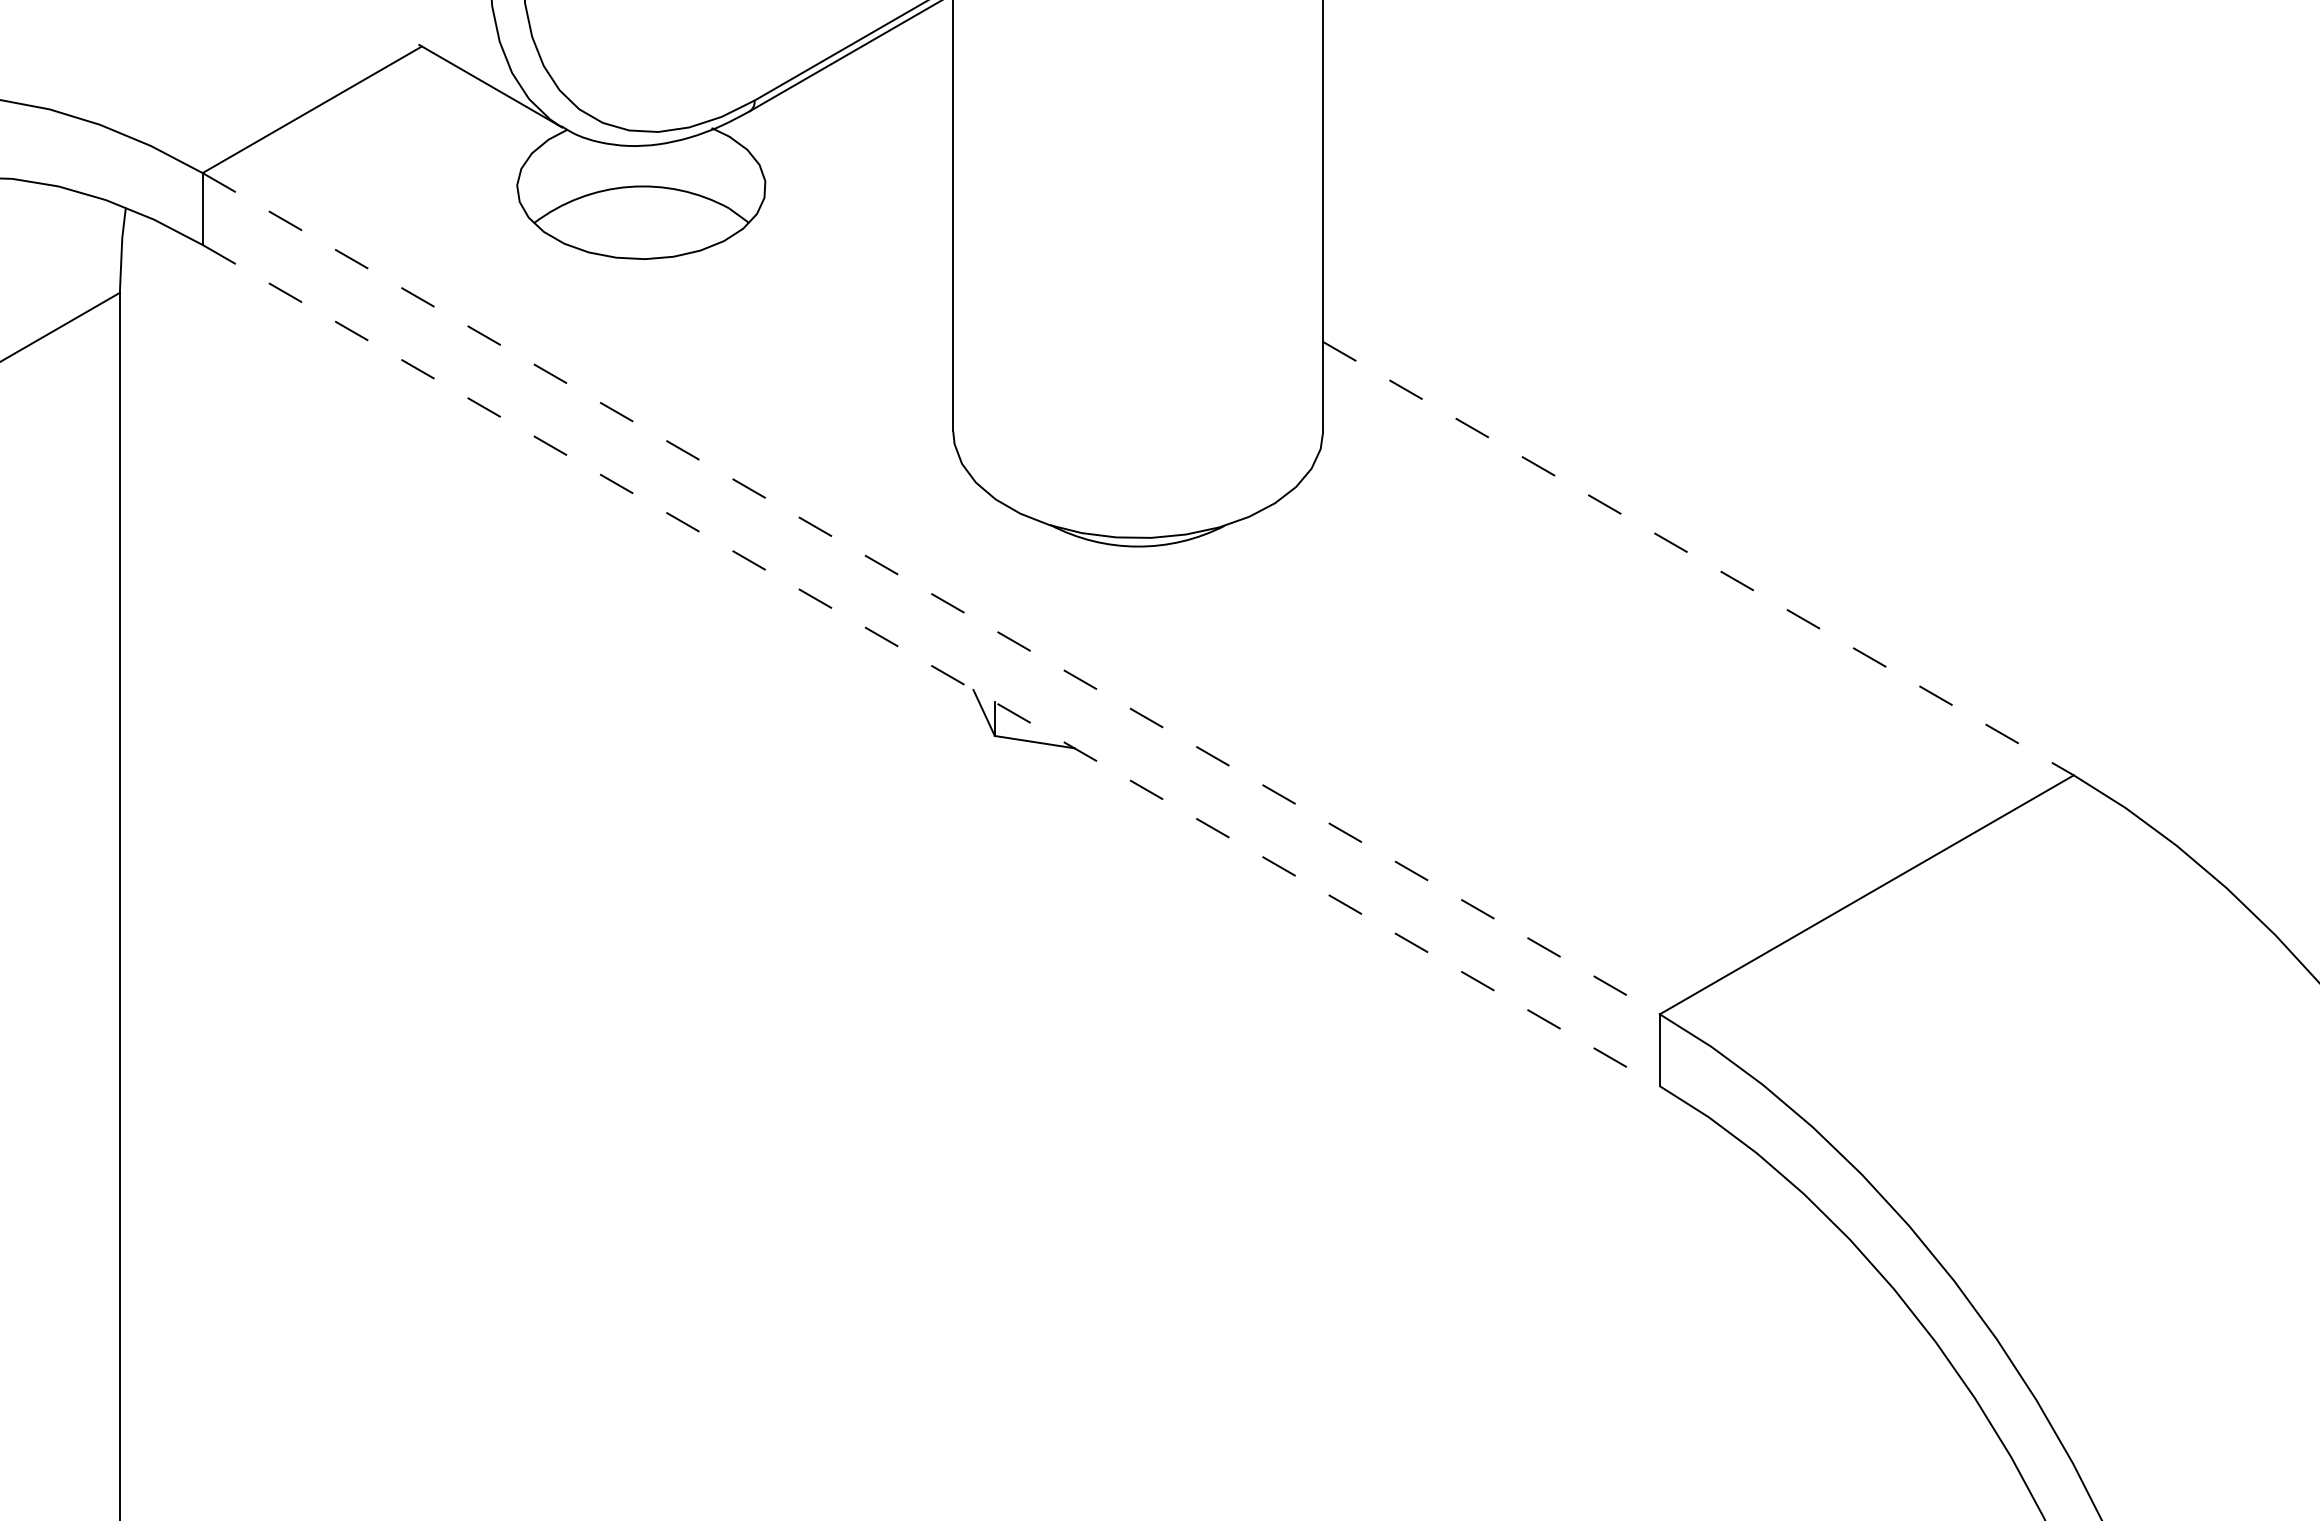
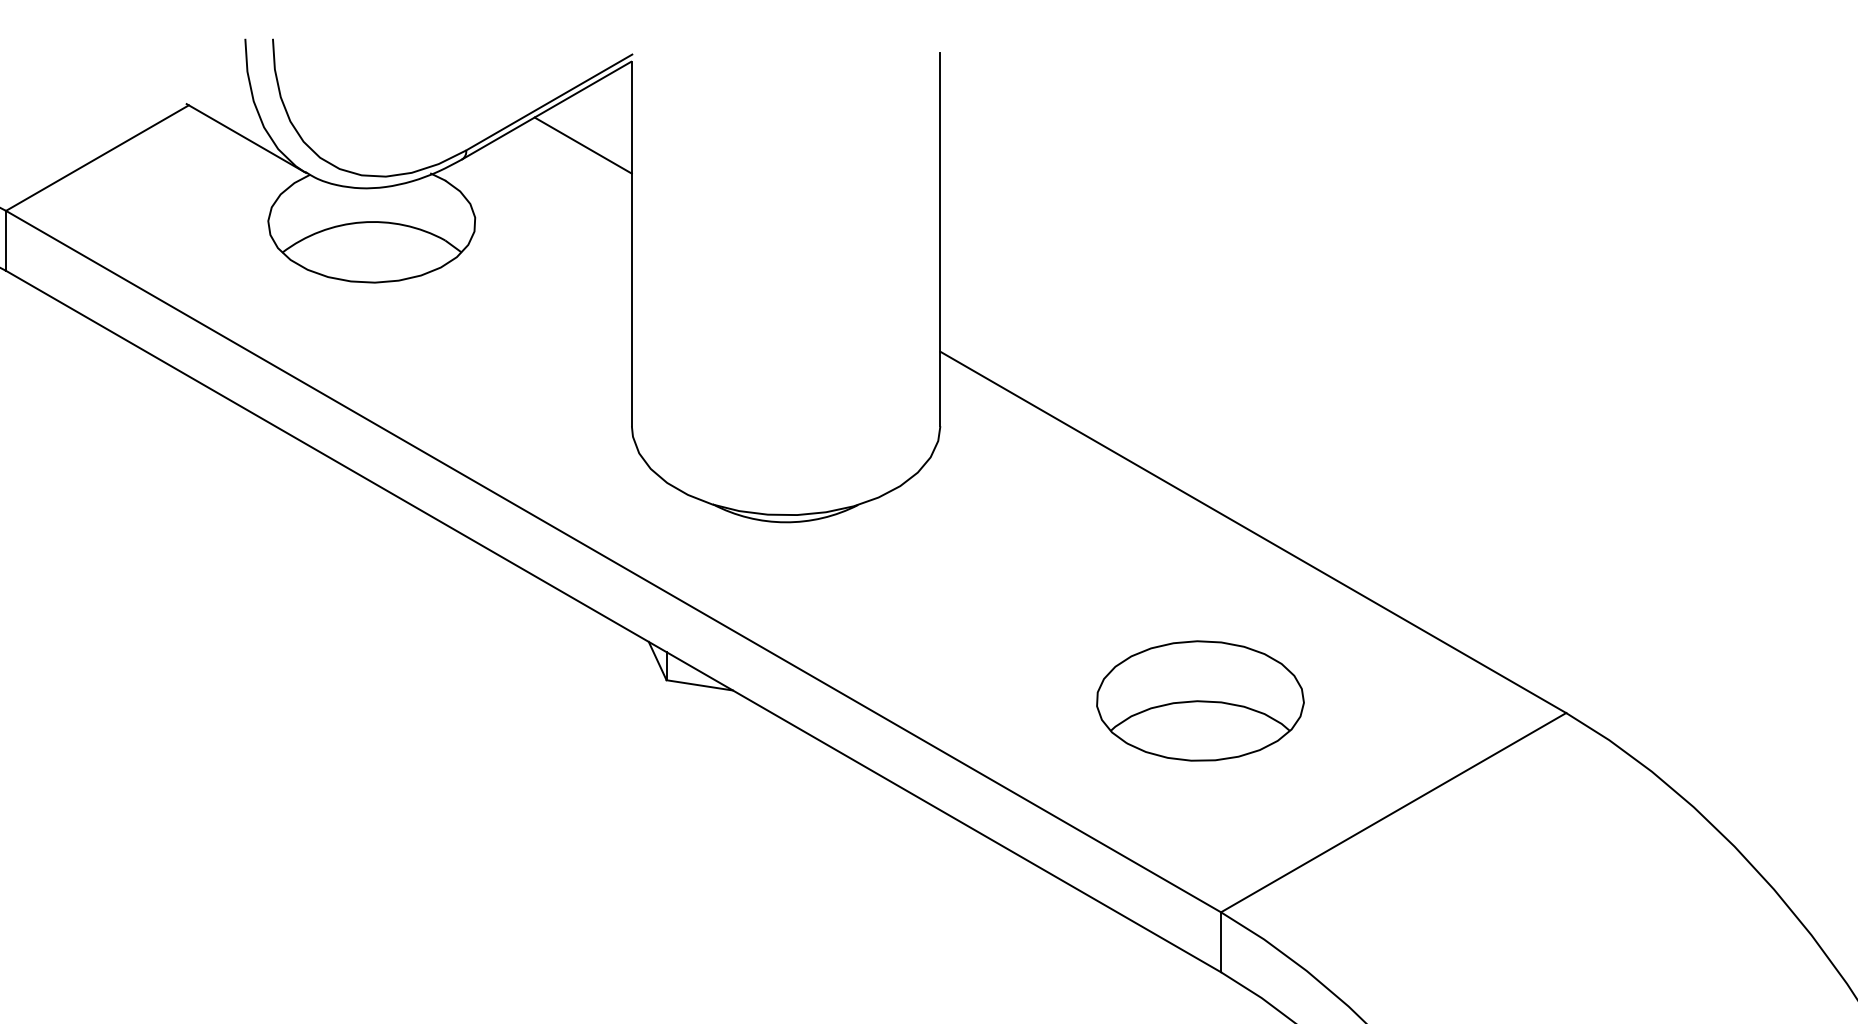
line: (894, 94) -> (582, 145), added
line: (1698, 558) -> (1253, 532), dashed -> solid
line: (931, 593) -> (613, 561), dashed -> solid
line: (931, 665) -> (613, 621), dashed -> solid
part: (1635, 760) -> (1200, 700), added

